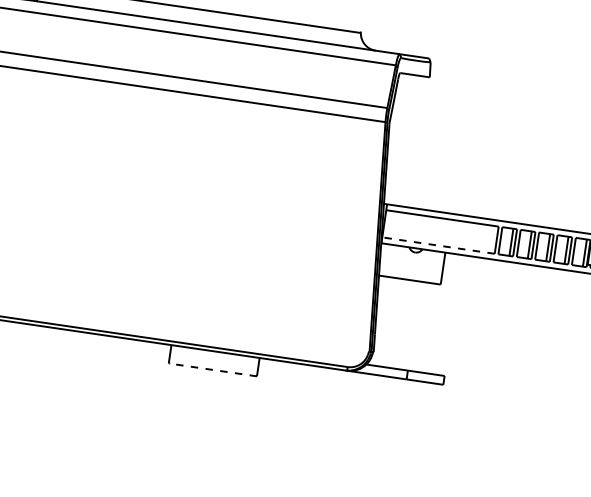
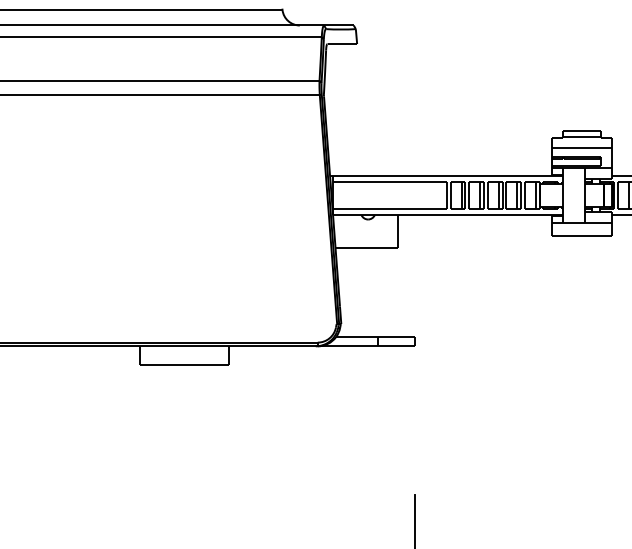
line: (438, 245) -> (390, 209), dashed -> solid
line: (212, 369) -> (184, 364), dashed -> solid

